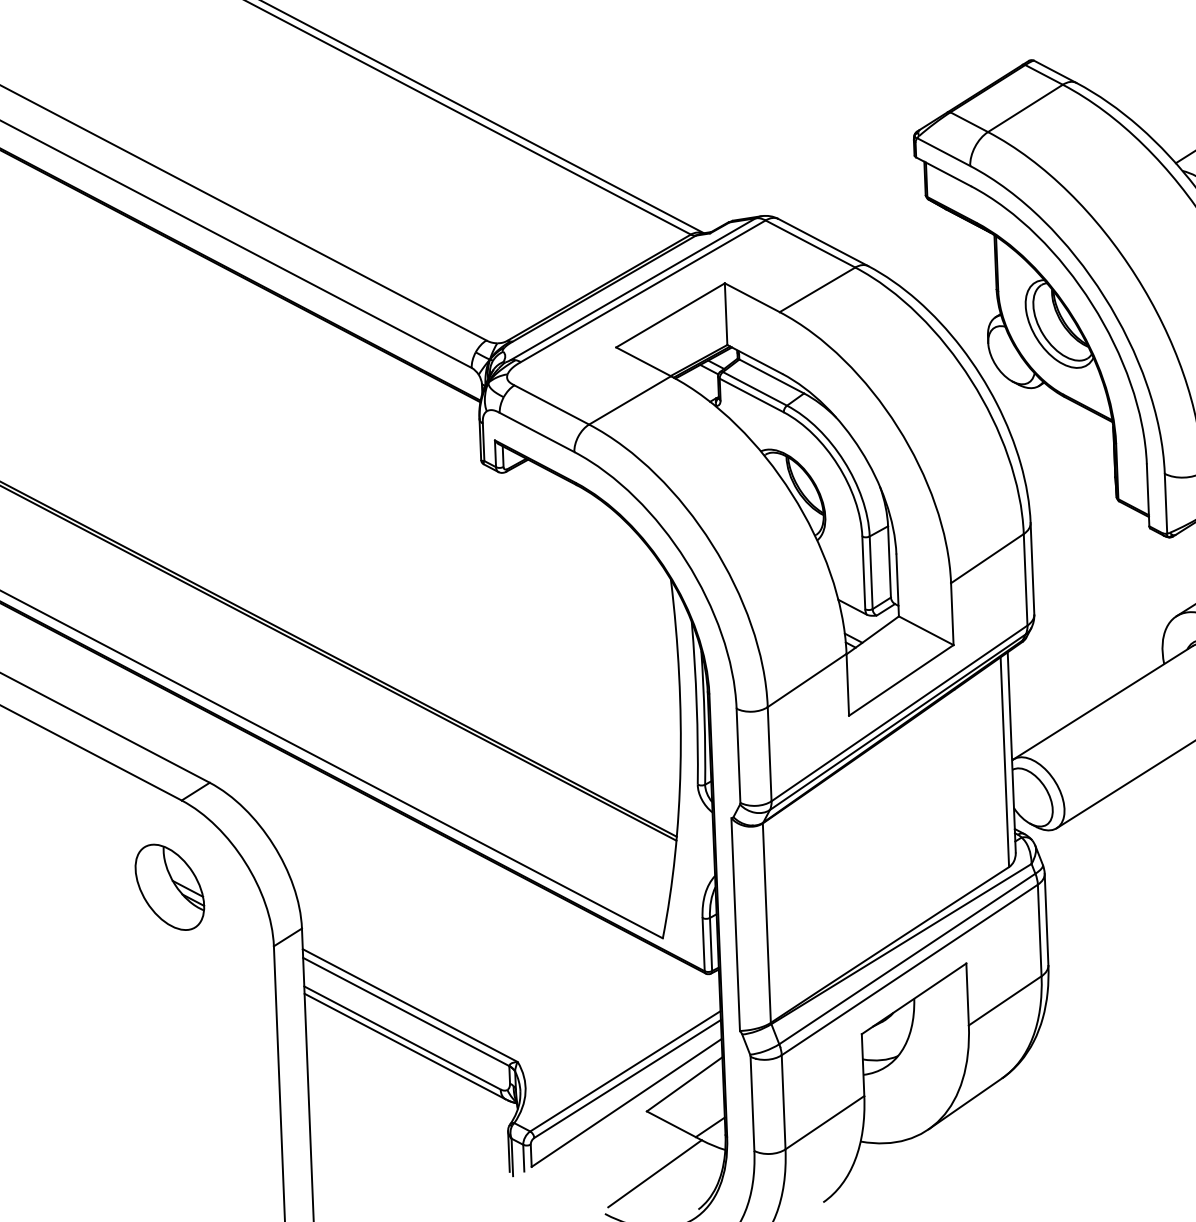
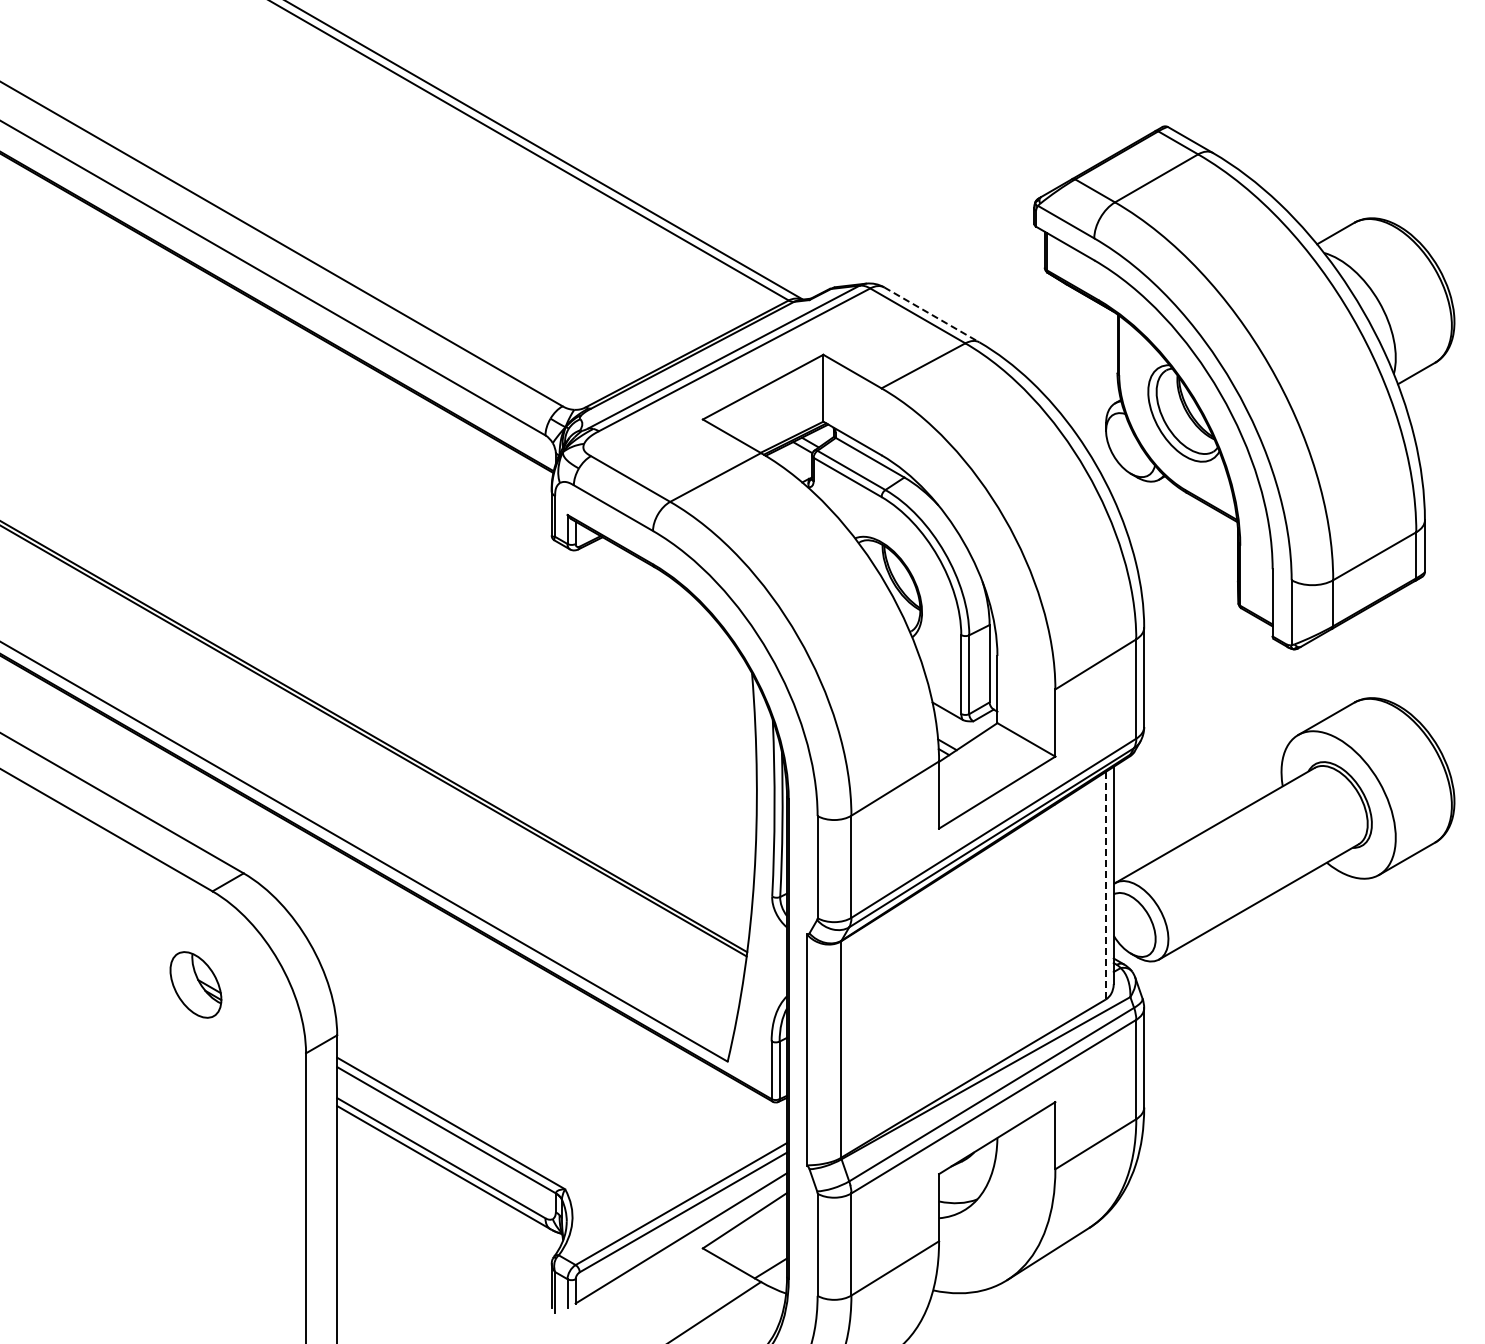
line: (823, 242) -> (931, 314), solid -> dashed
line: (1004, 762) -> (1105, 885), solid -> dashed
part: (169, 886) -> (195, 984), size x0.7

